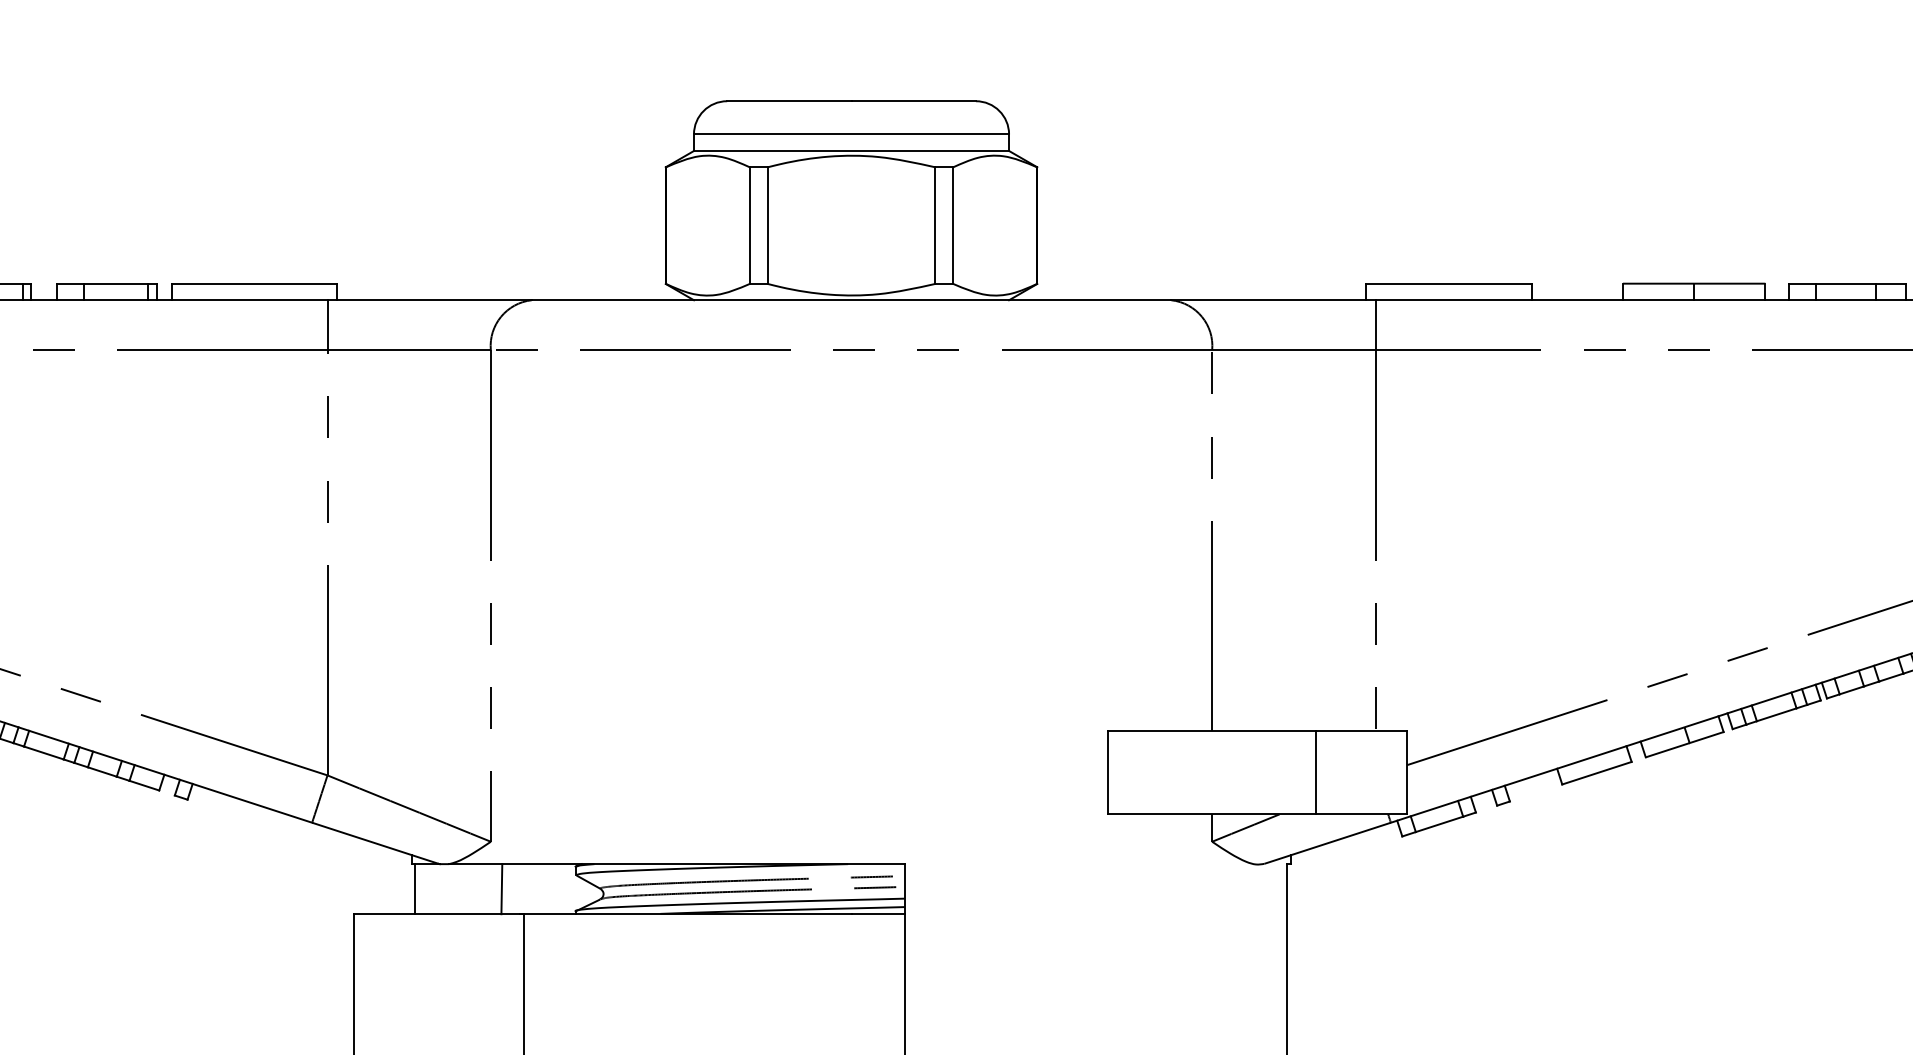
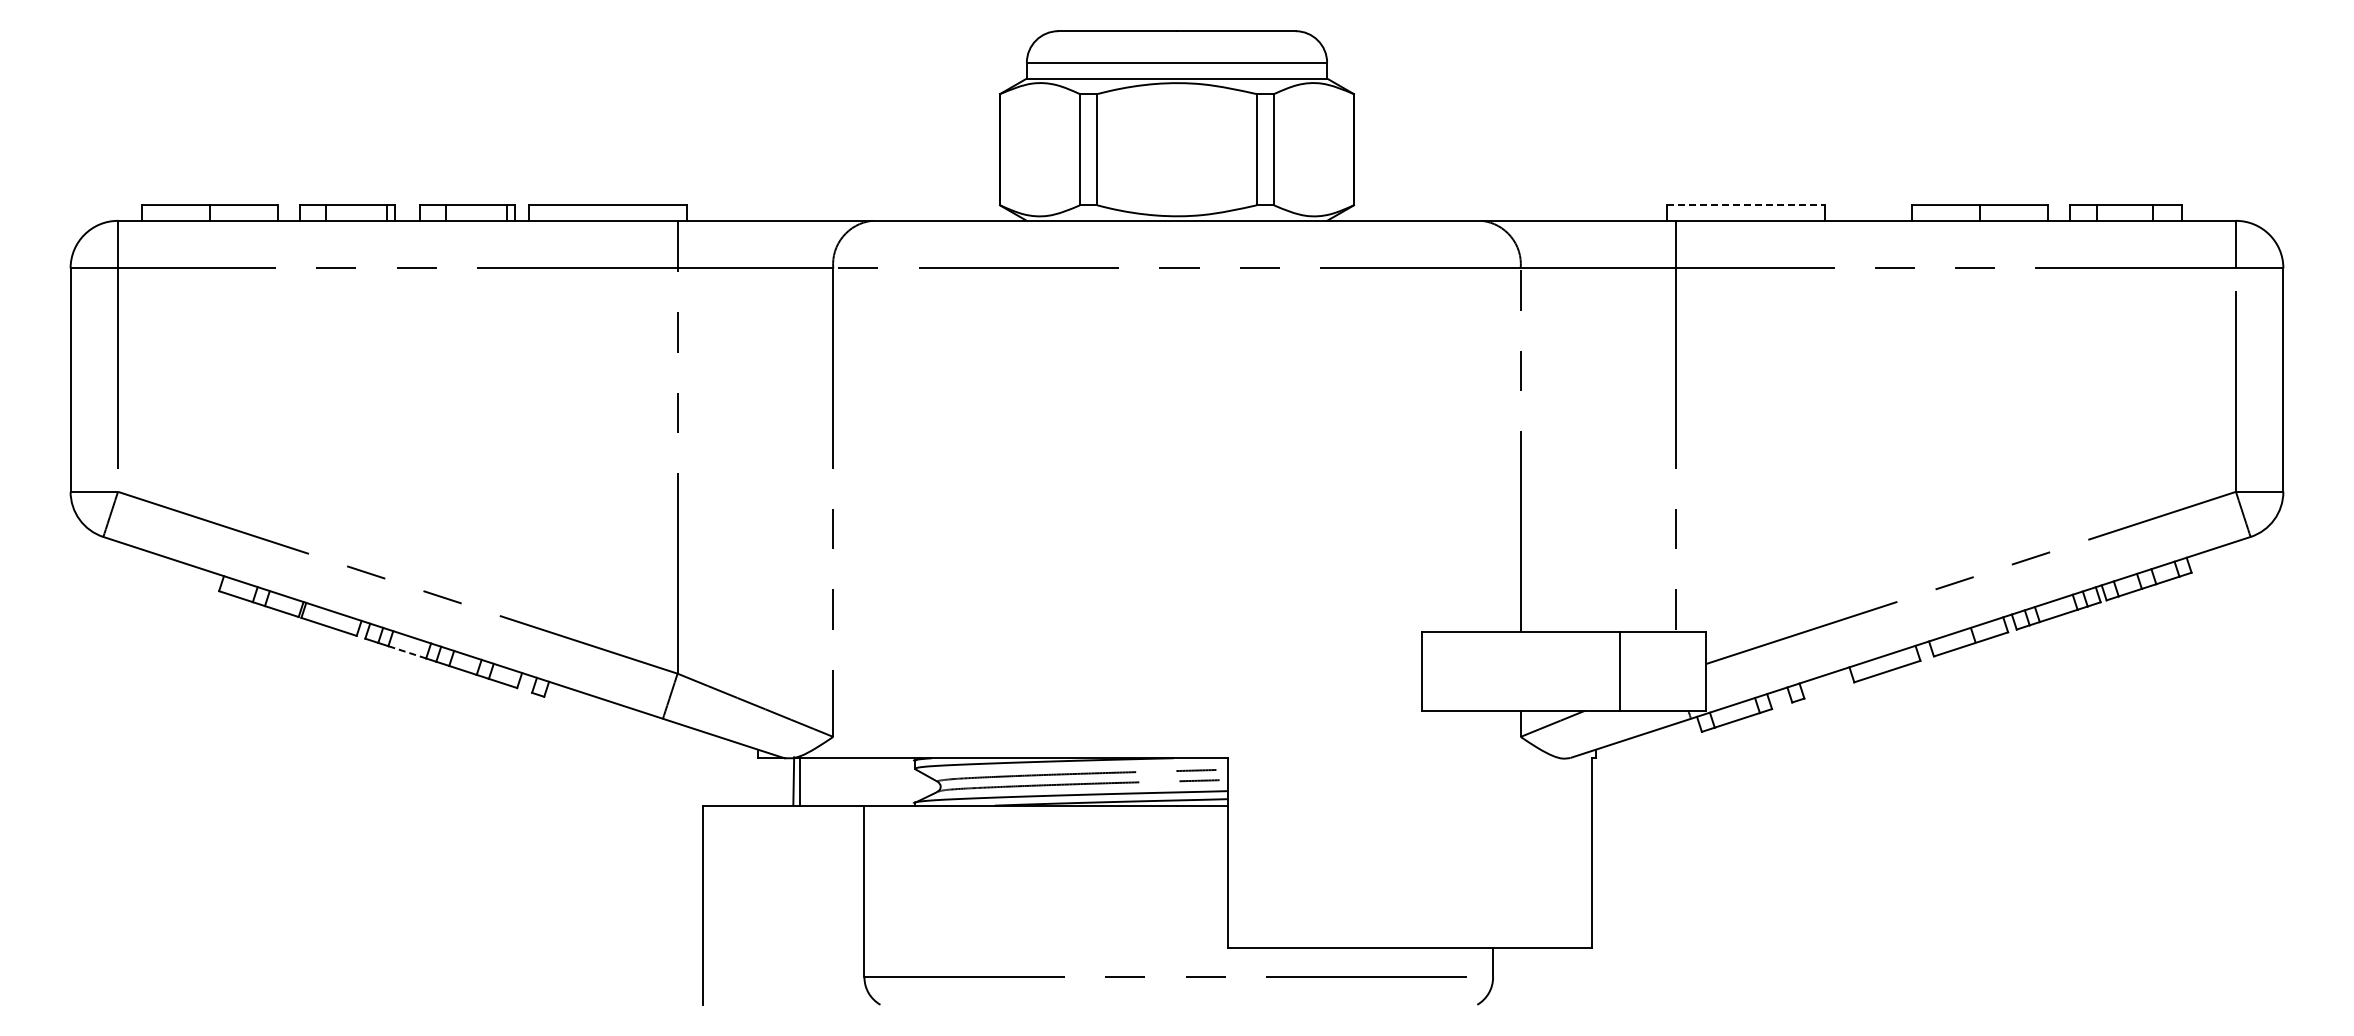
line: (1449, 284) -> (1746, 205), solid -> dashed
line: (44, 753) -> (407, 652), solid -> dashed
line: (415, 888) -> (800, 781), moved
line: (501, 888) -> (793, 780), moved

